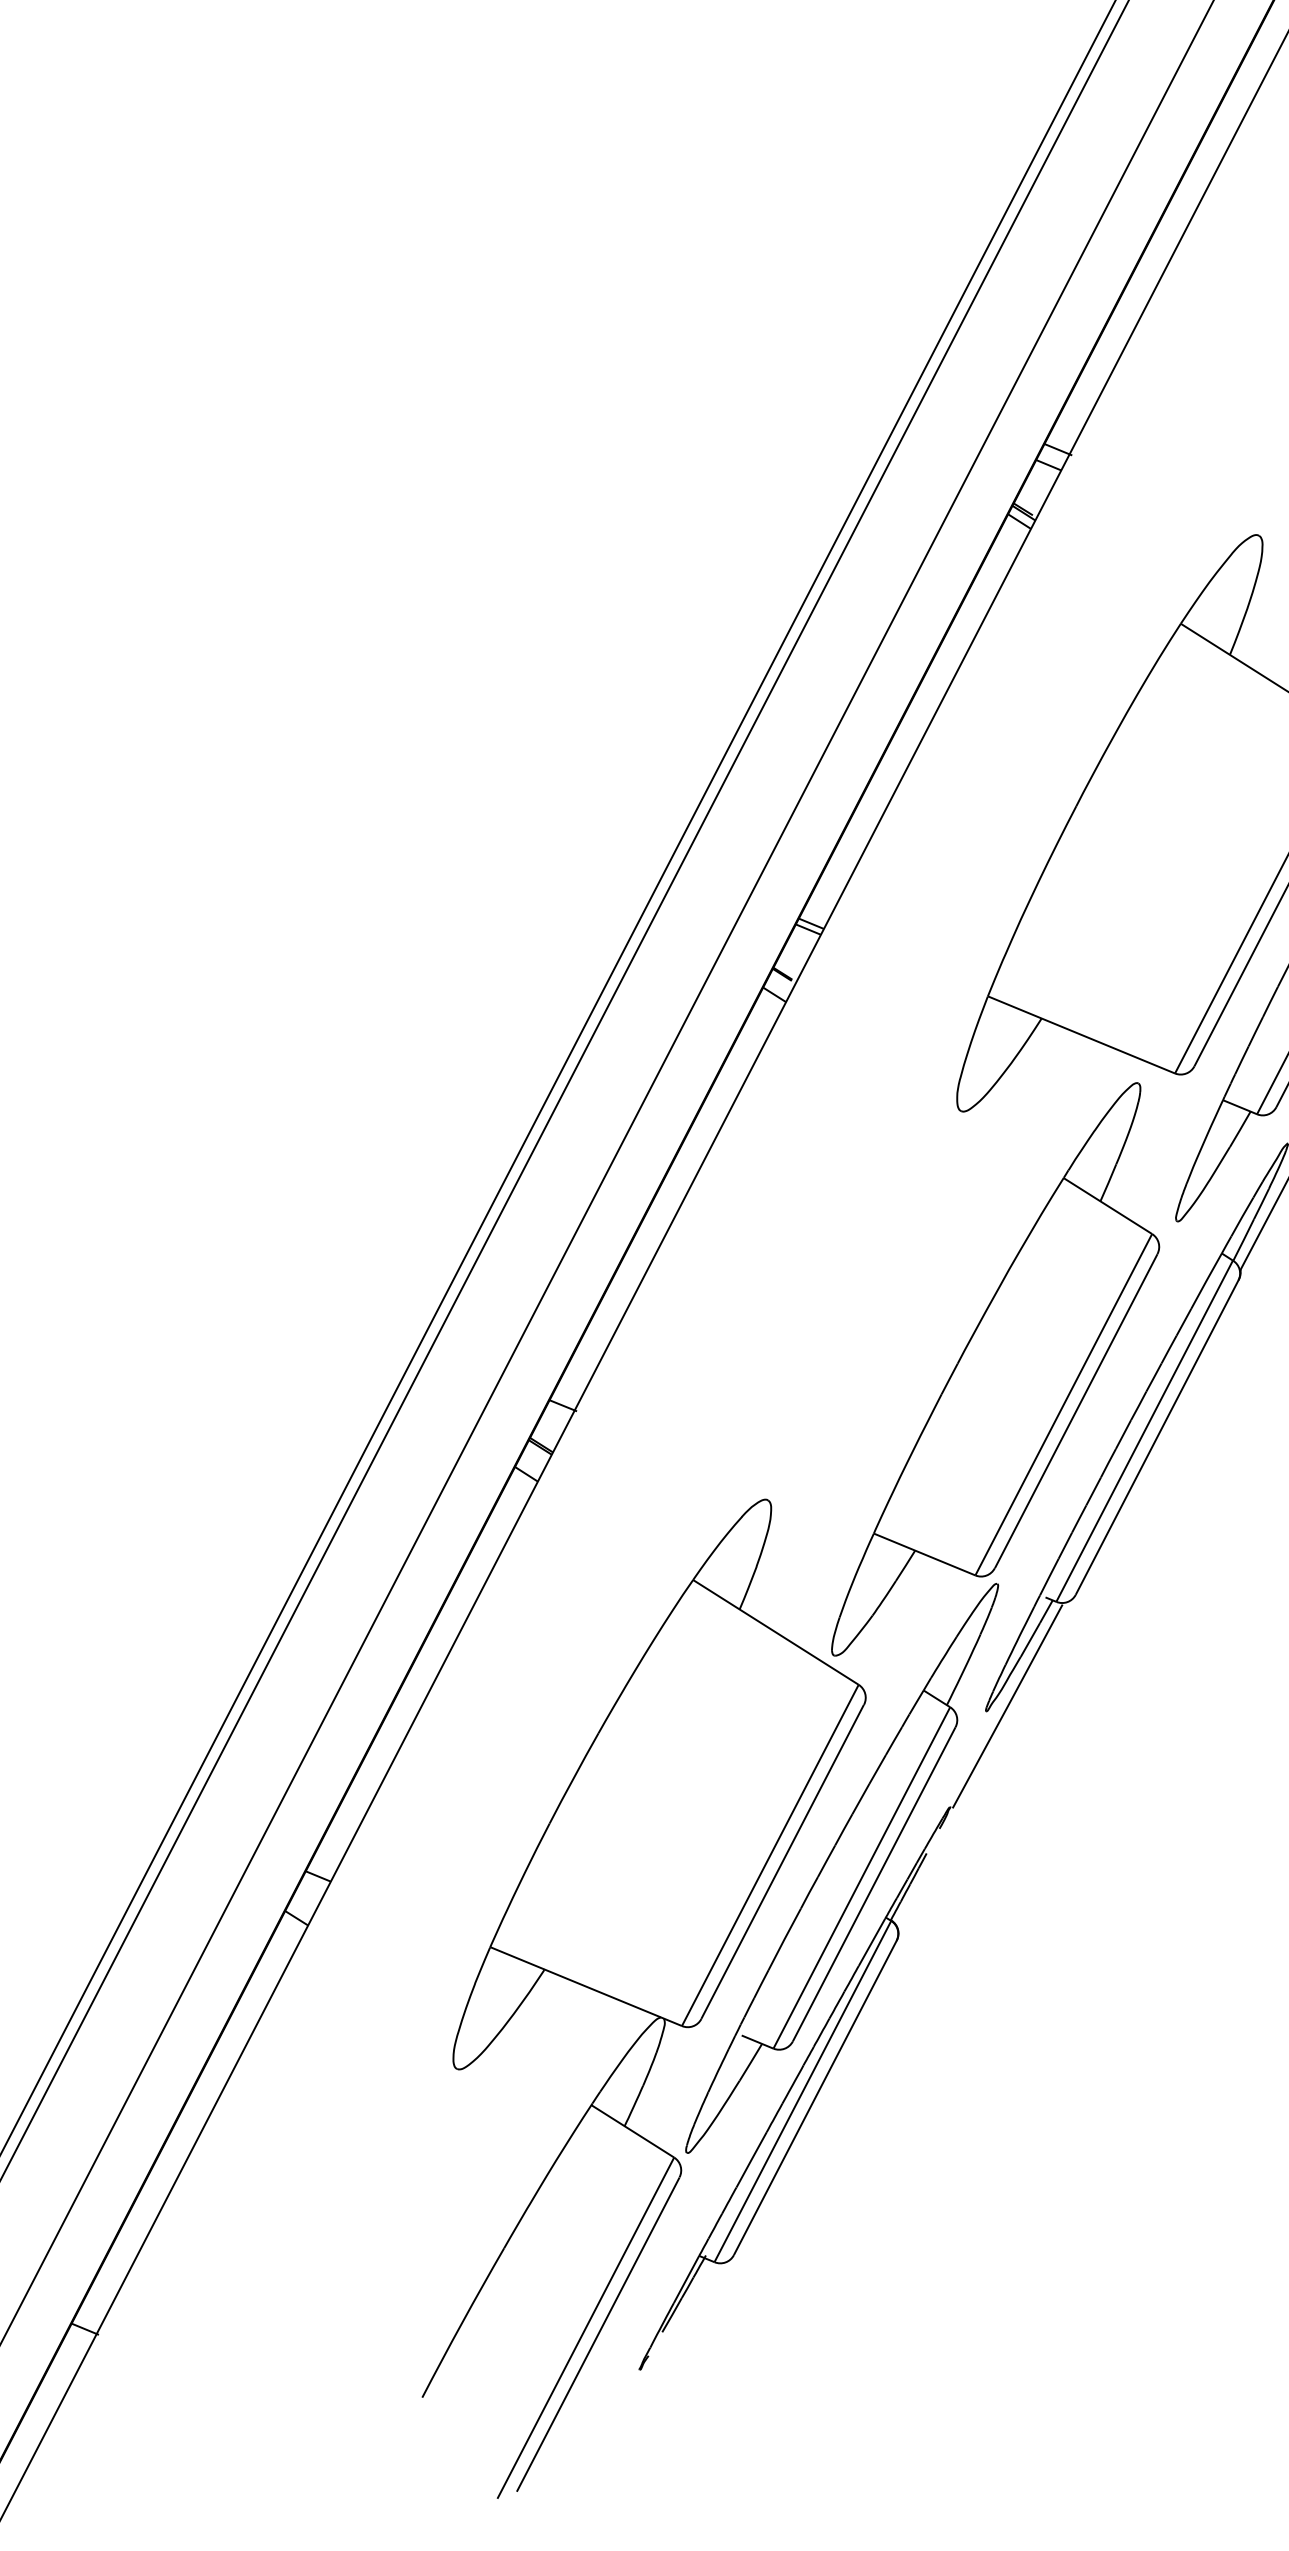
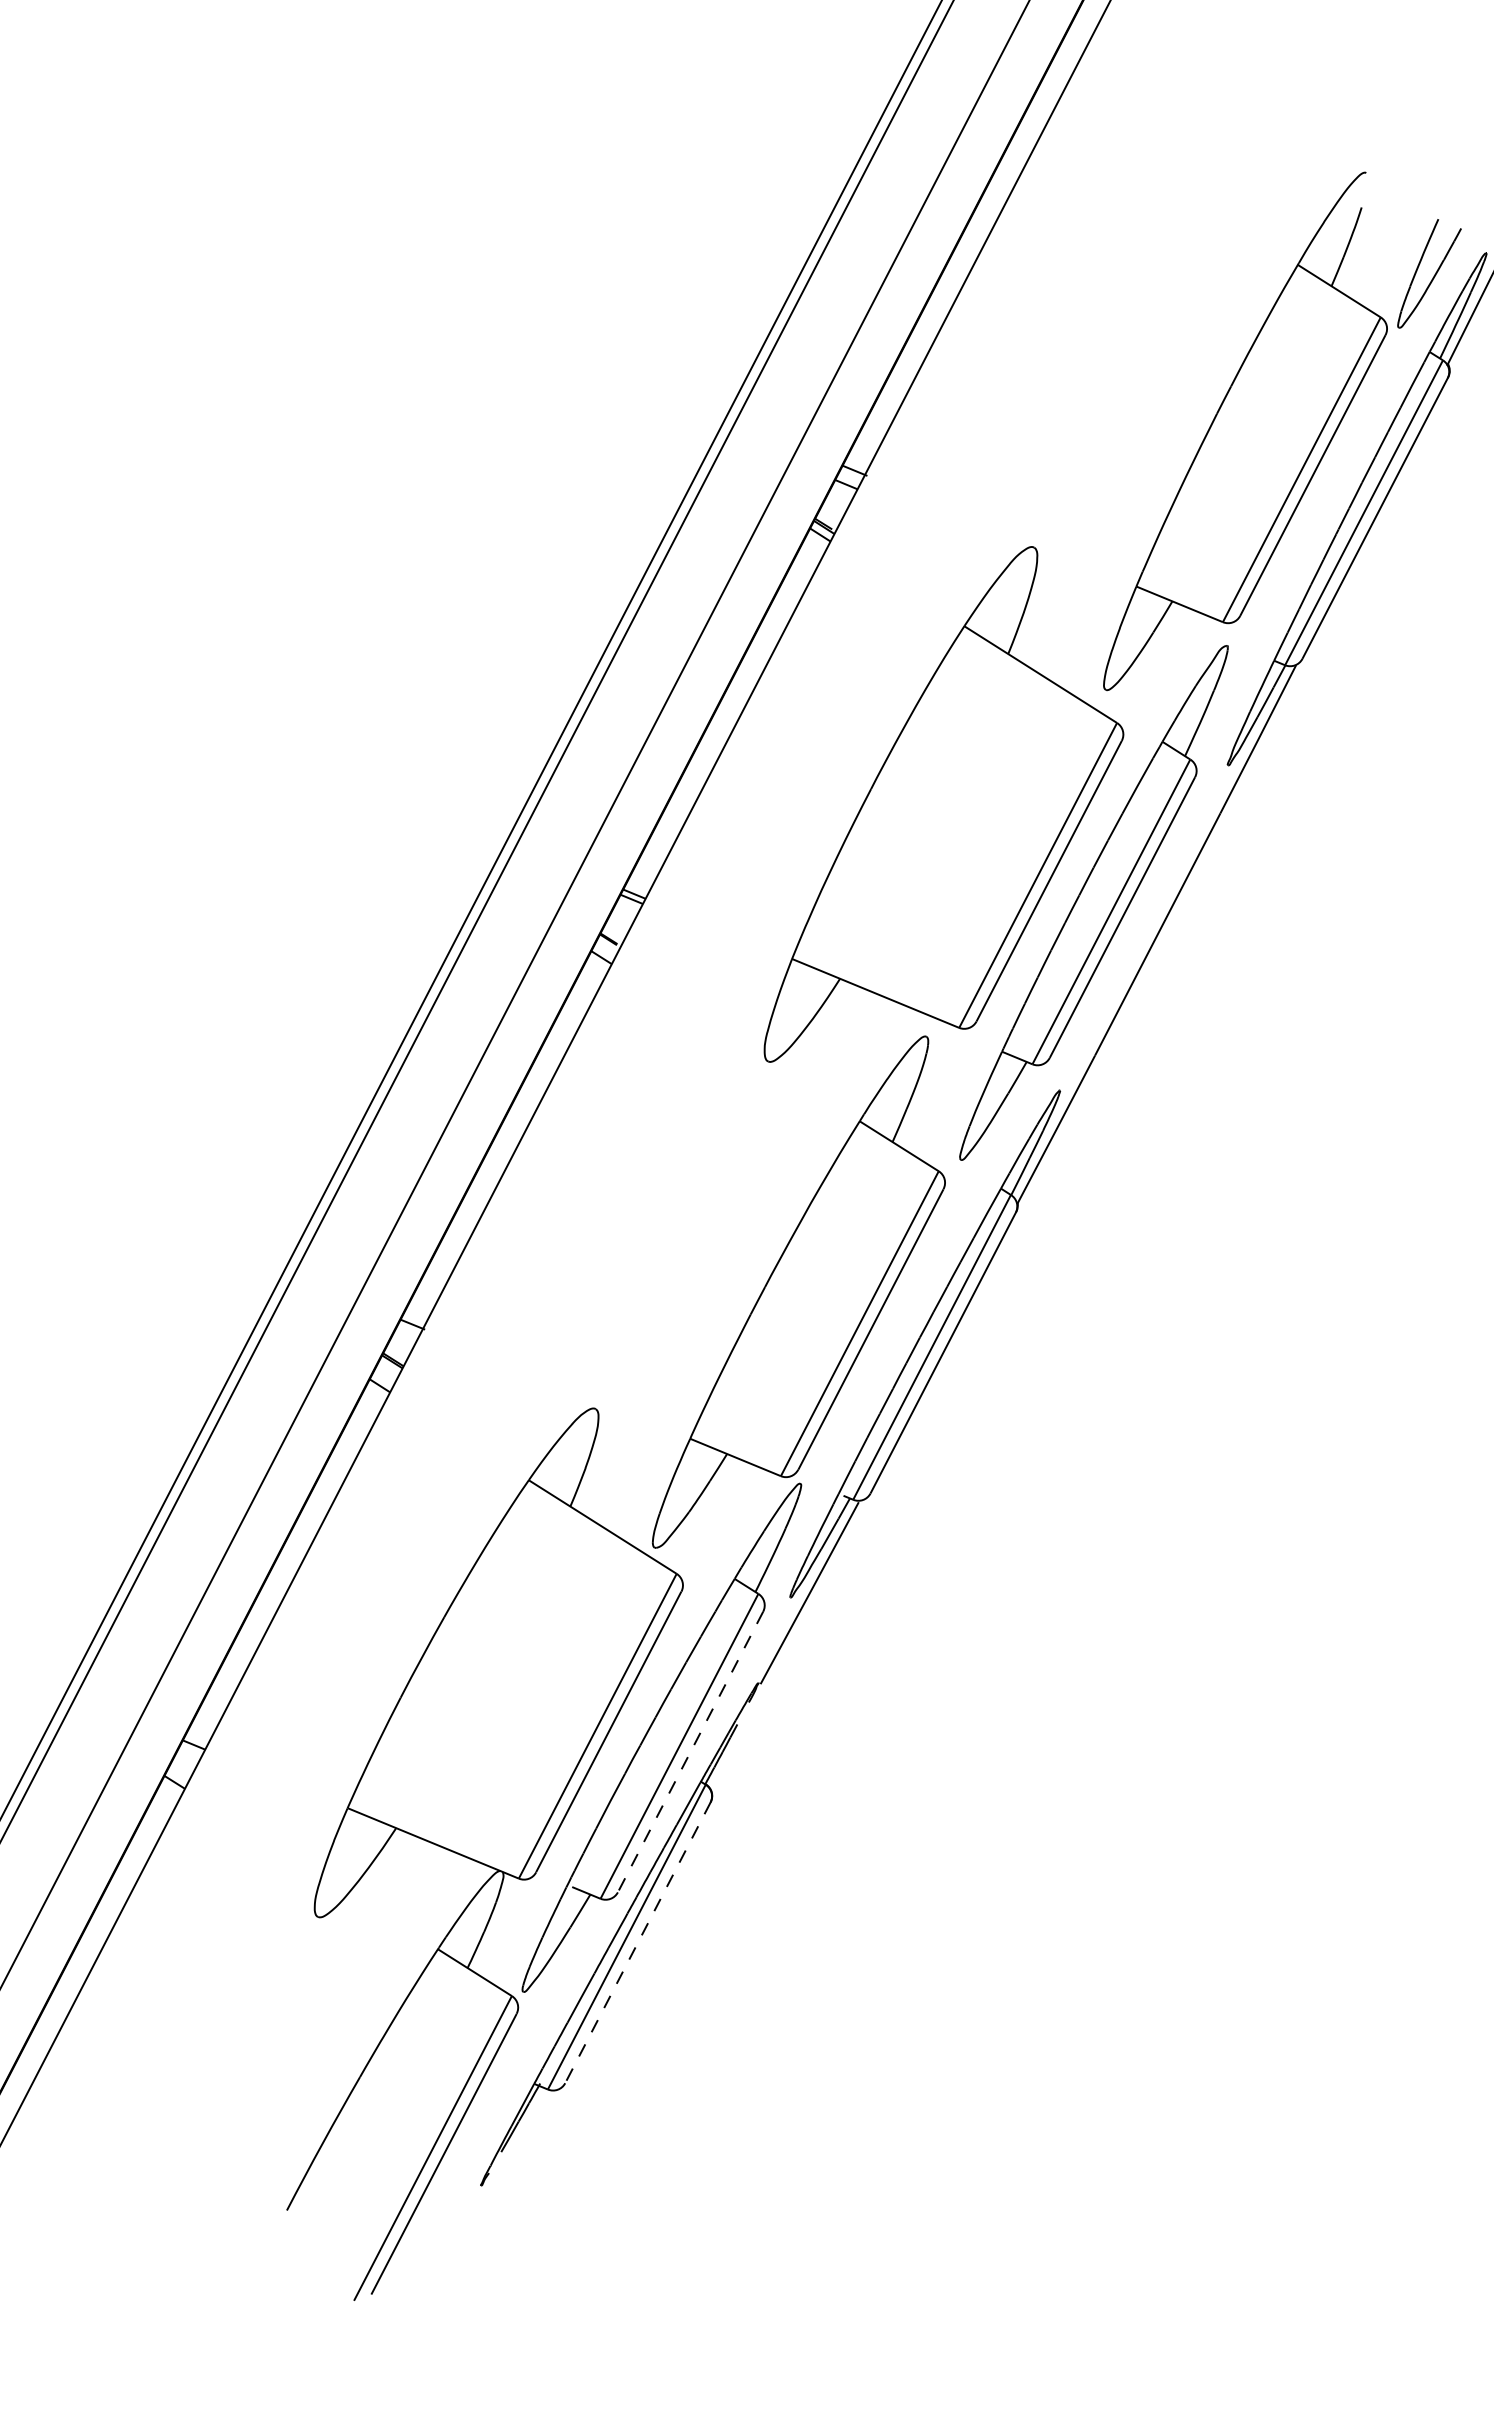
line: (874, 1884) -> (690, 1752), solid -> dashed
line: (814, 2098) -> (637, 1943), solid -> dashed

